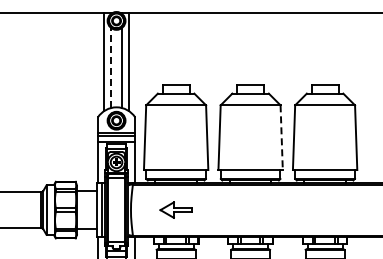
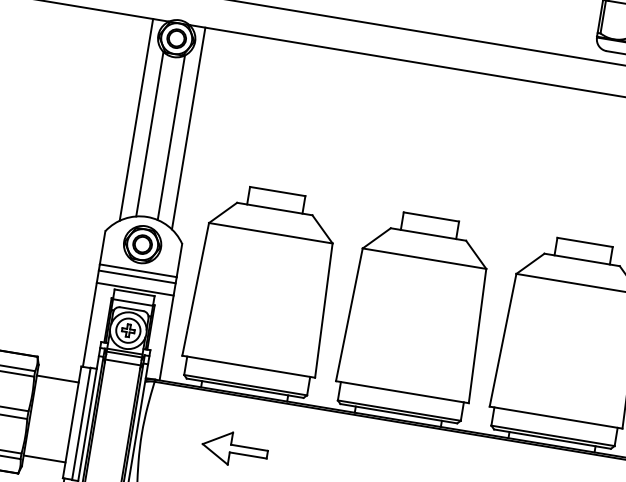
line: (111, 68) -> (150, 135), dashed -> solid
line: (281, 138) -> (476, 337), dashed -> solid

